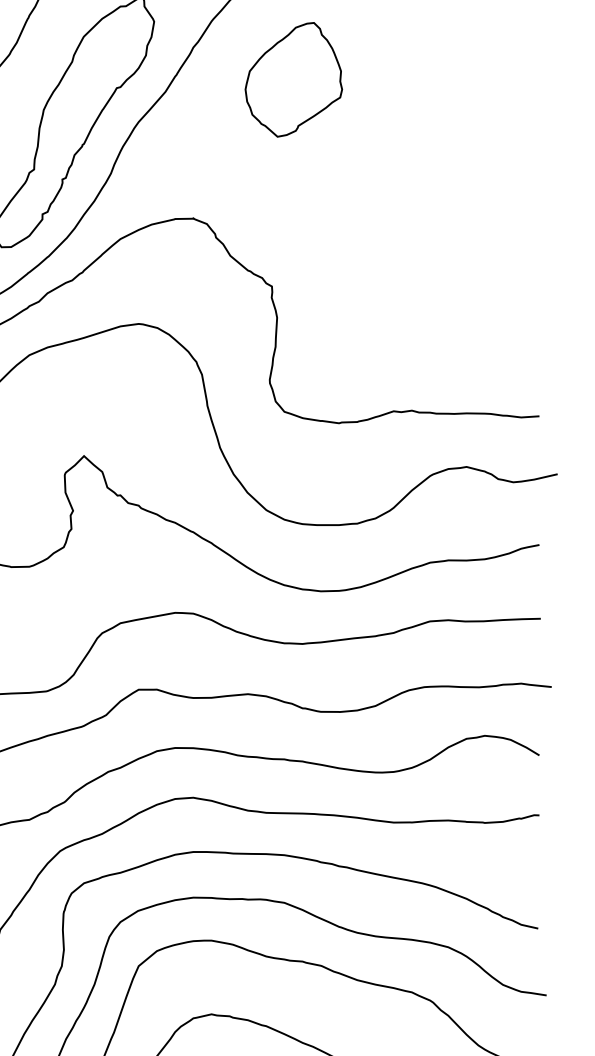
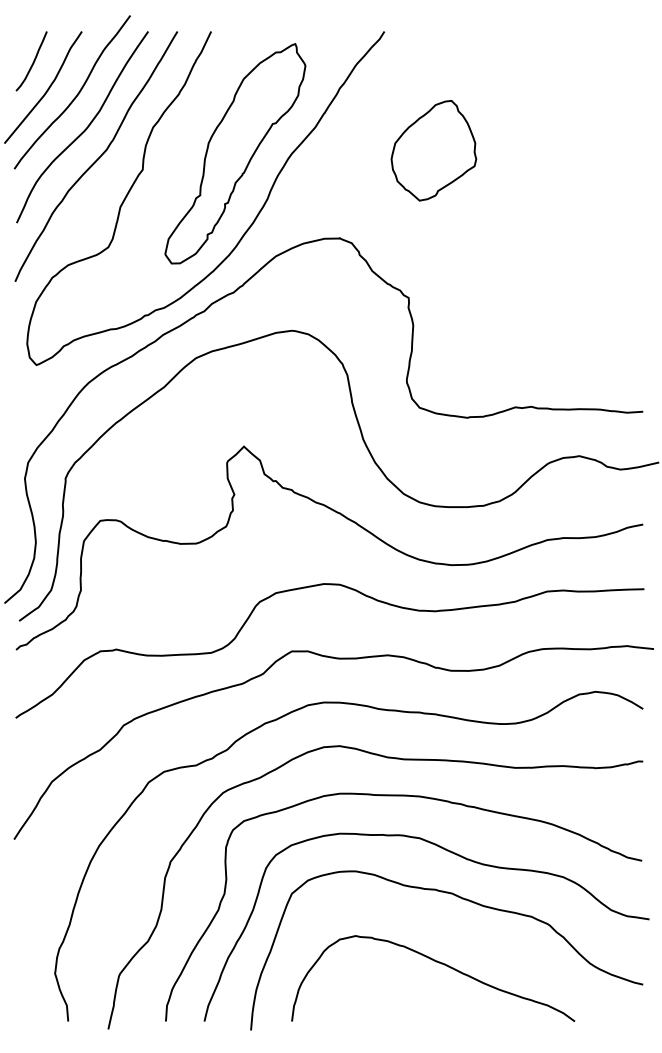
part: (293, 79) -> (433, 150), moved

